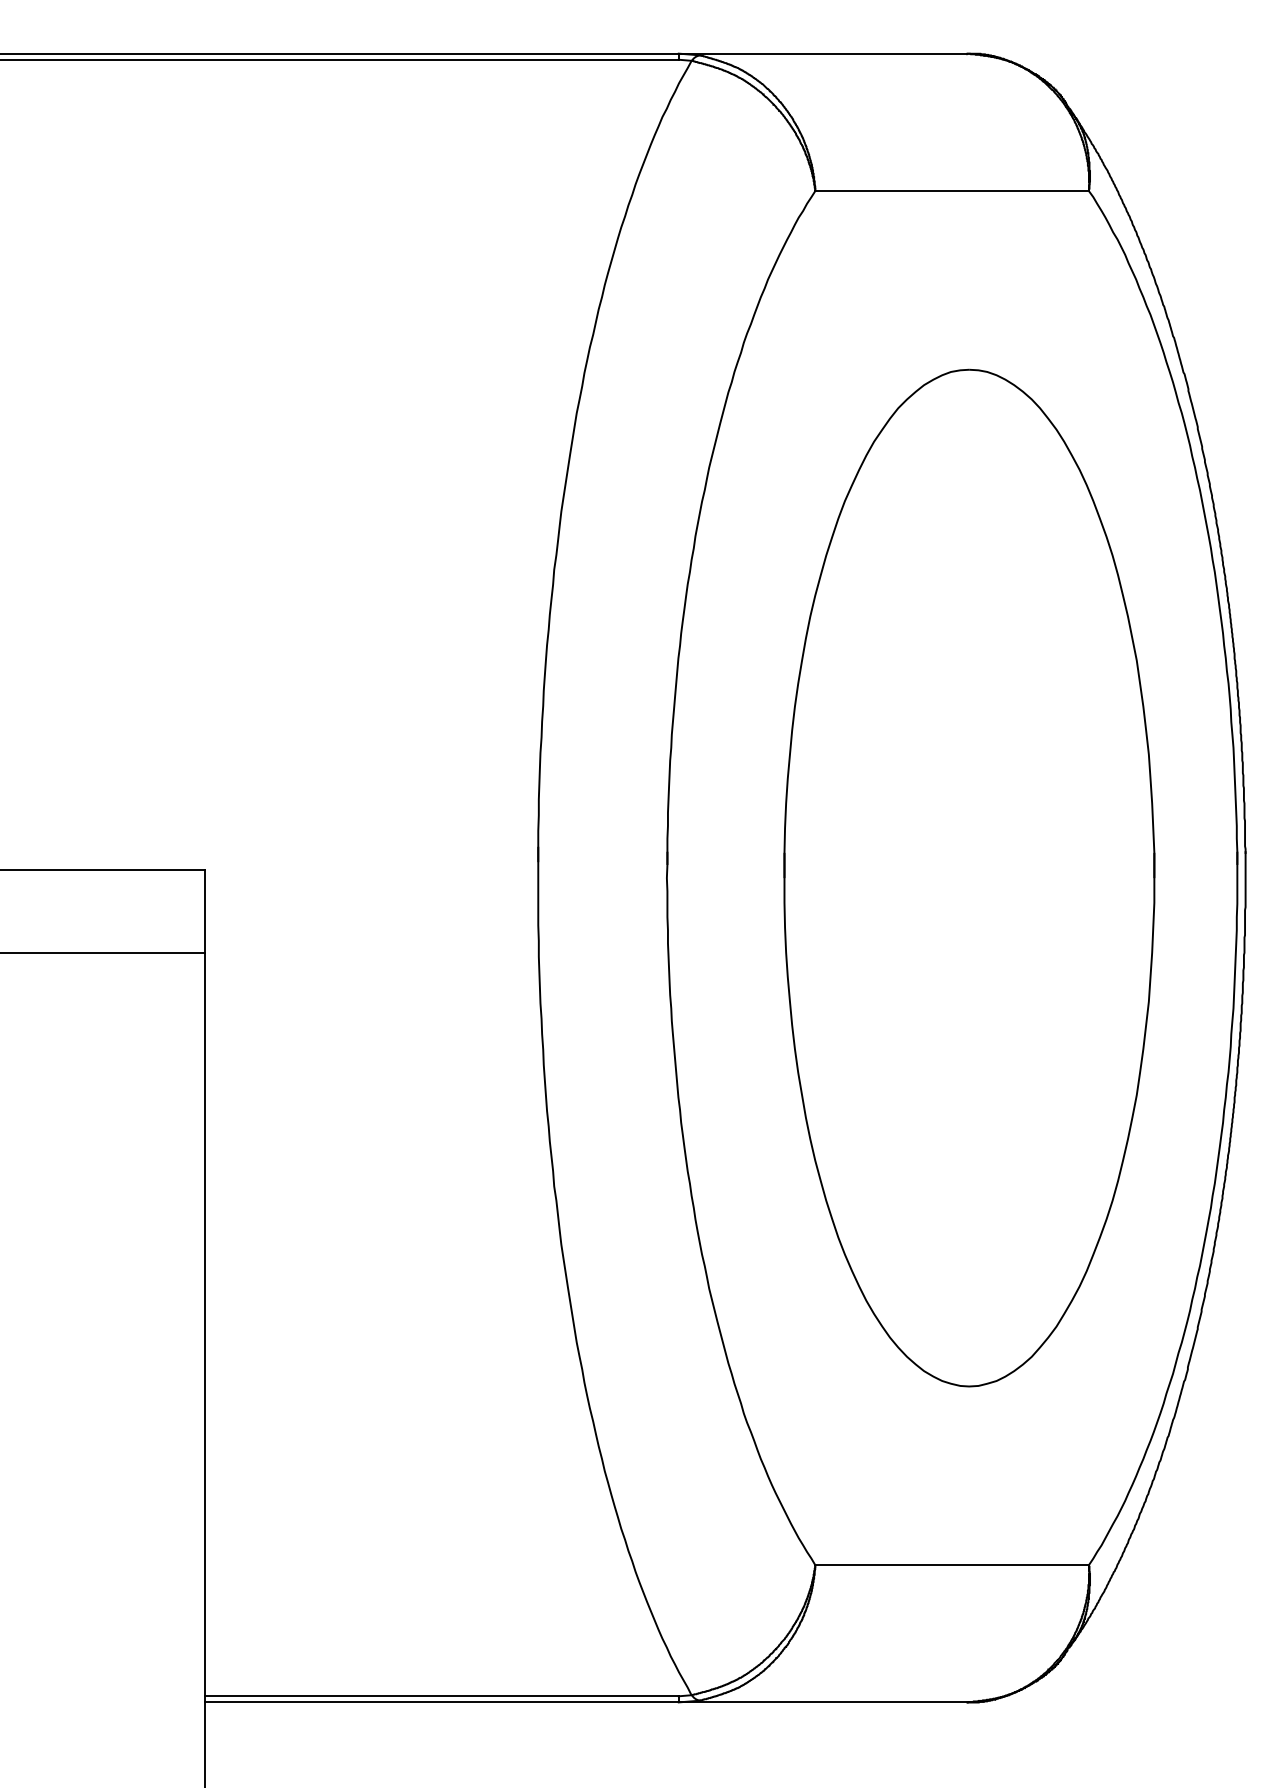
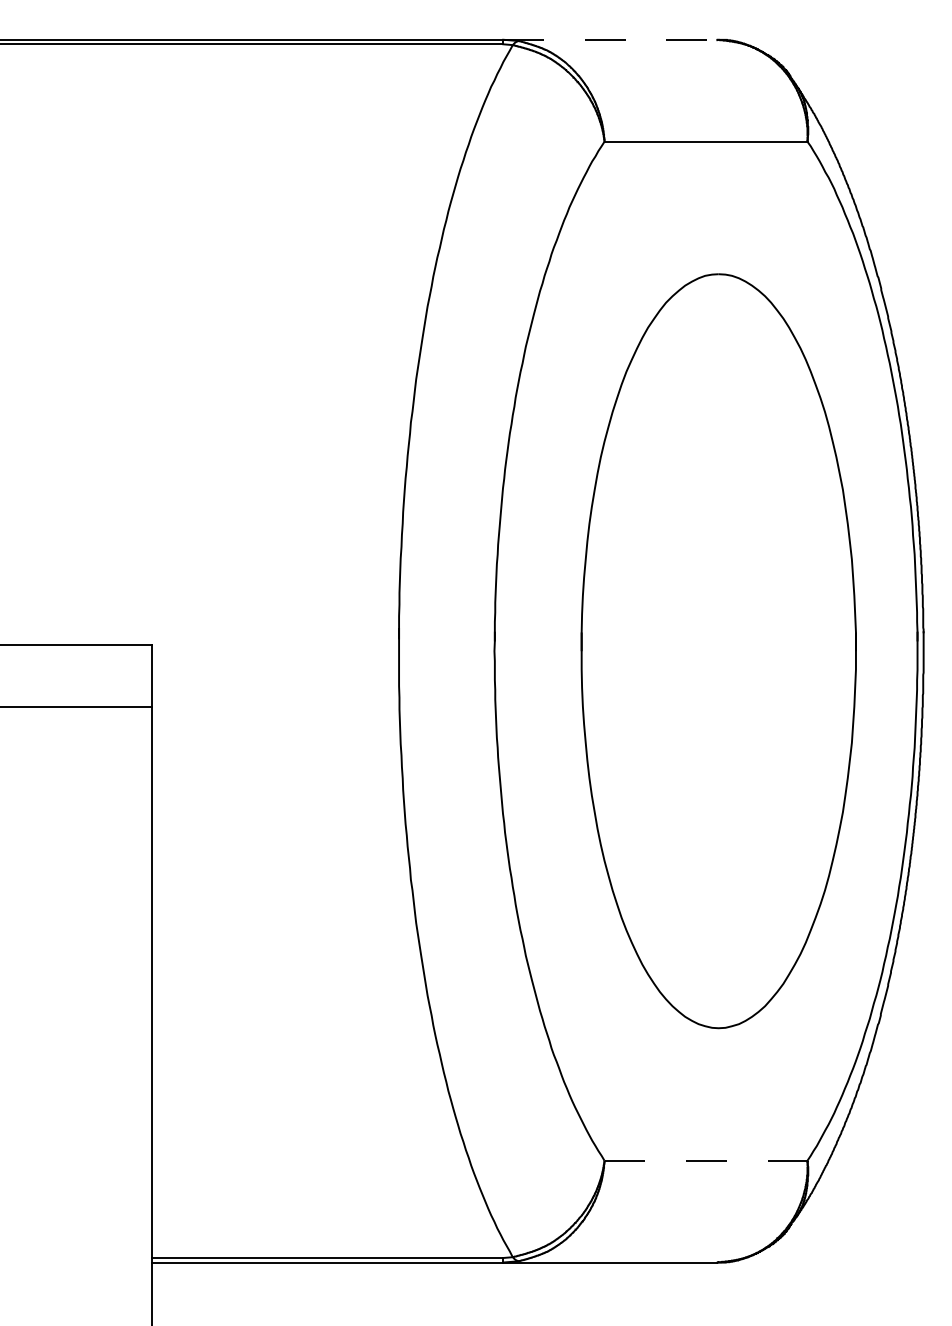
line: (823, 53) -> (610, 39), solid -> dashed
line: (952, 1564) -> (706, 1160), solid -> dashed

